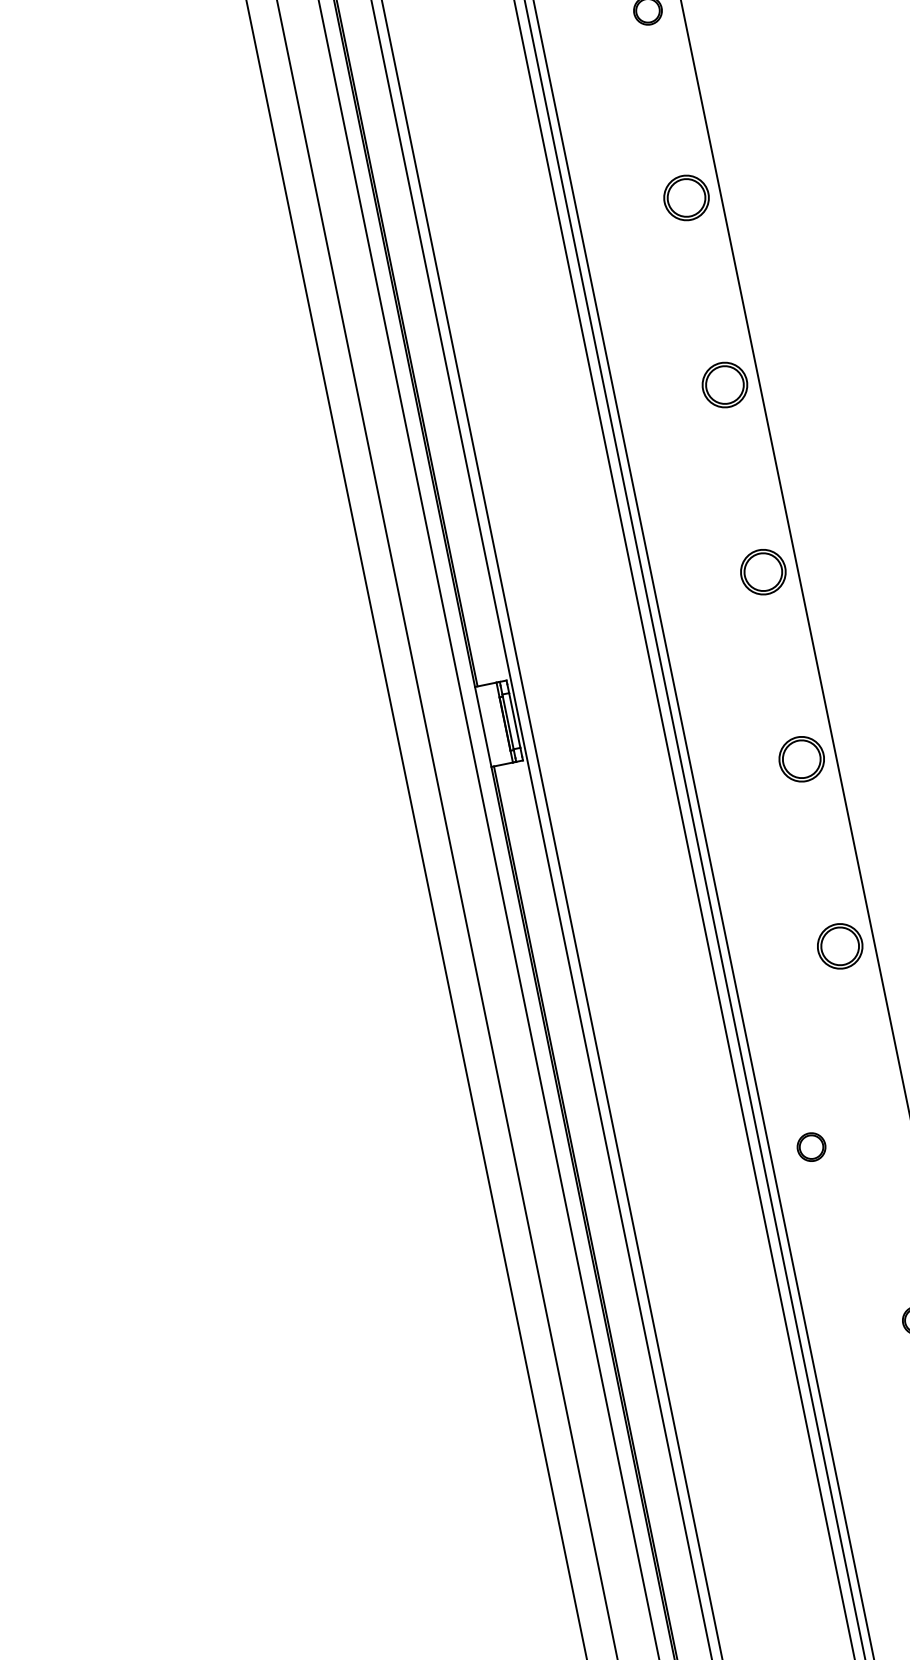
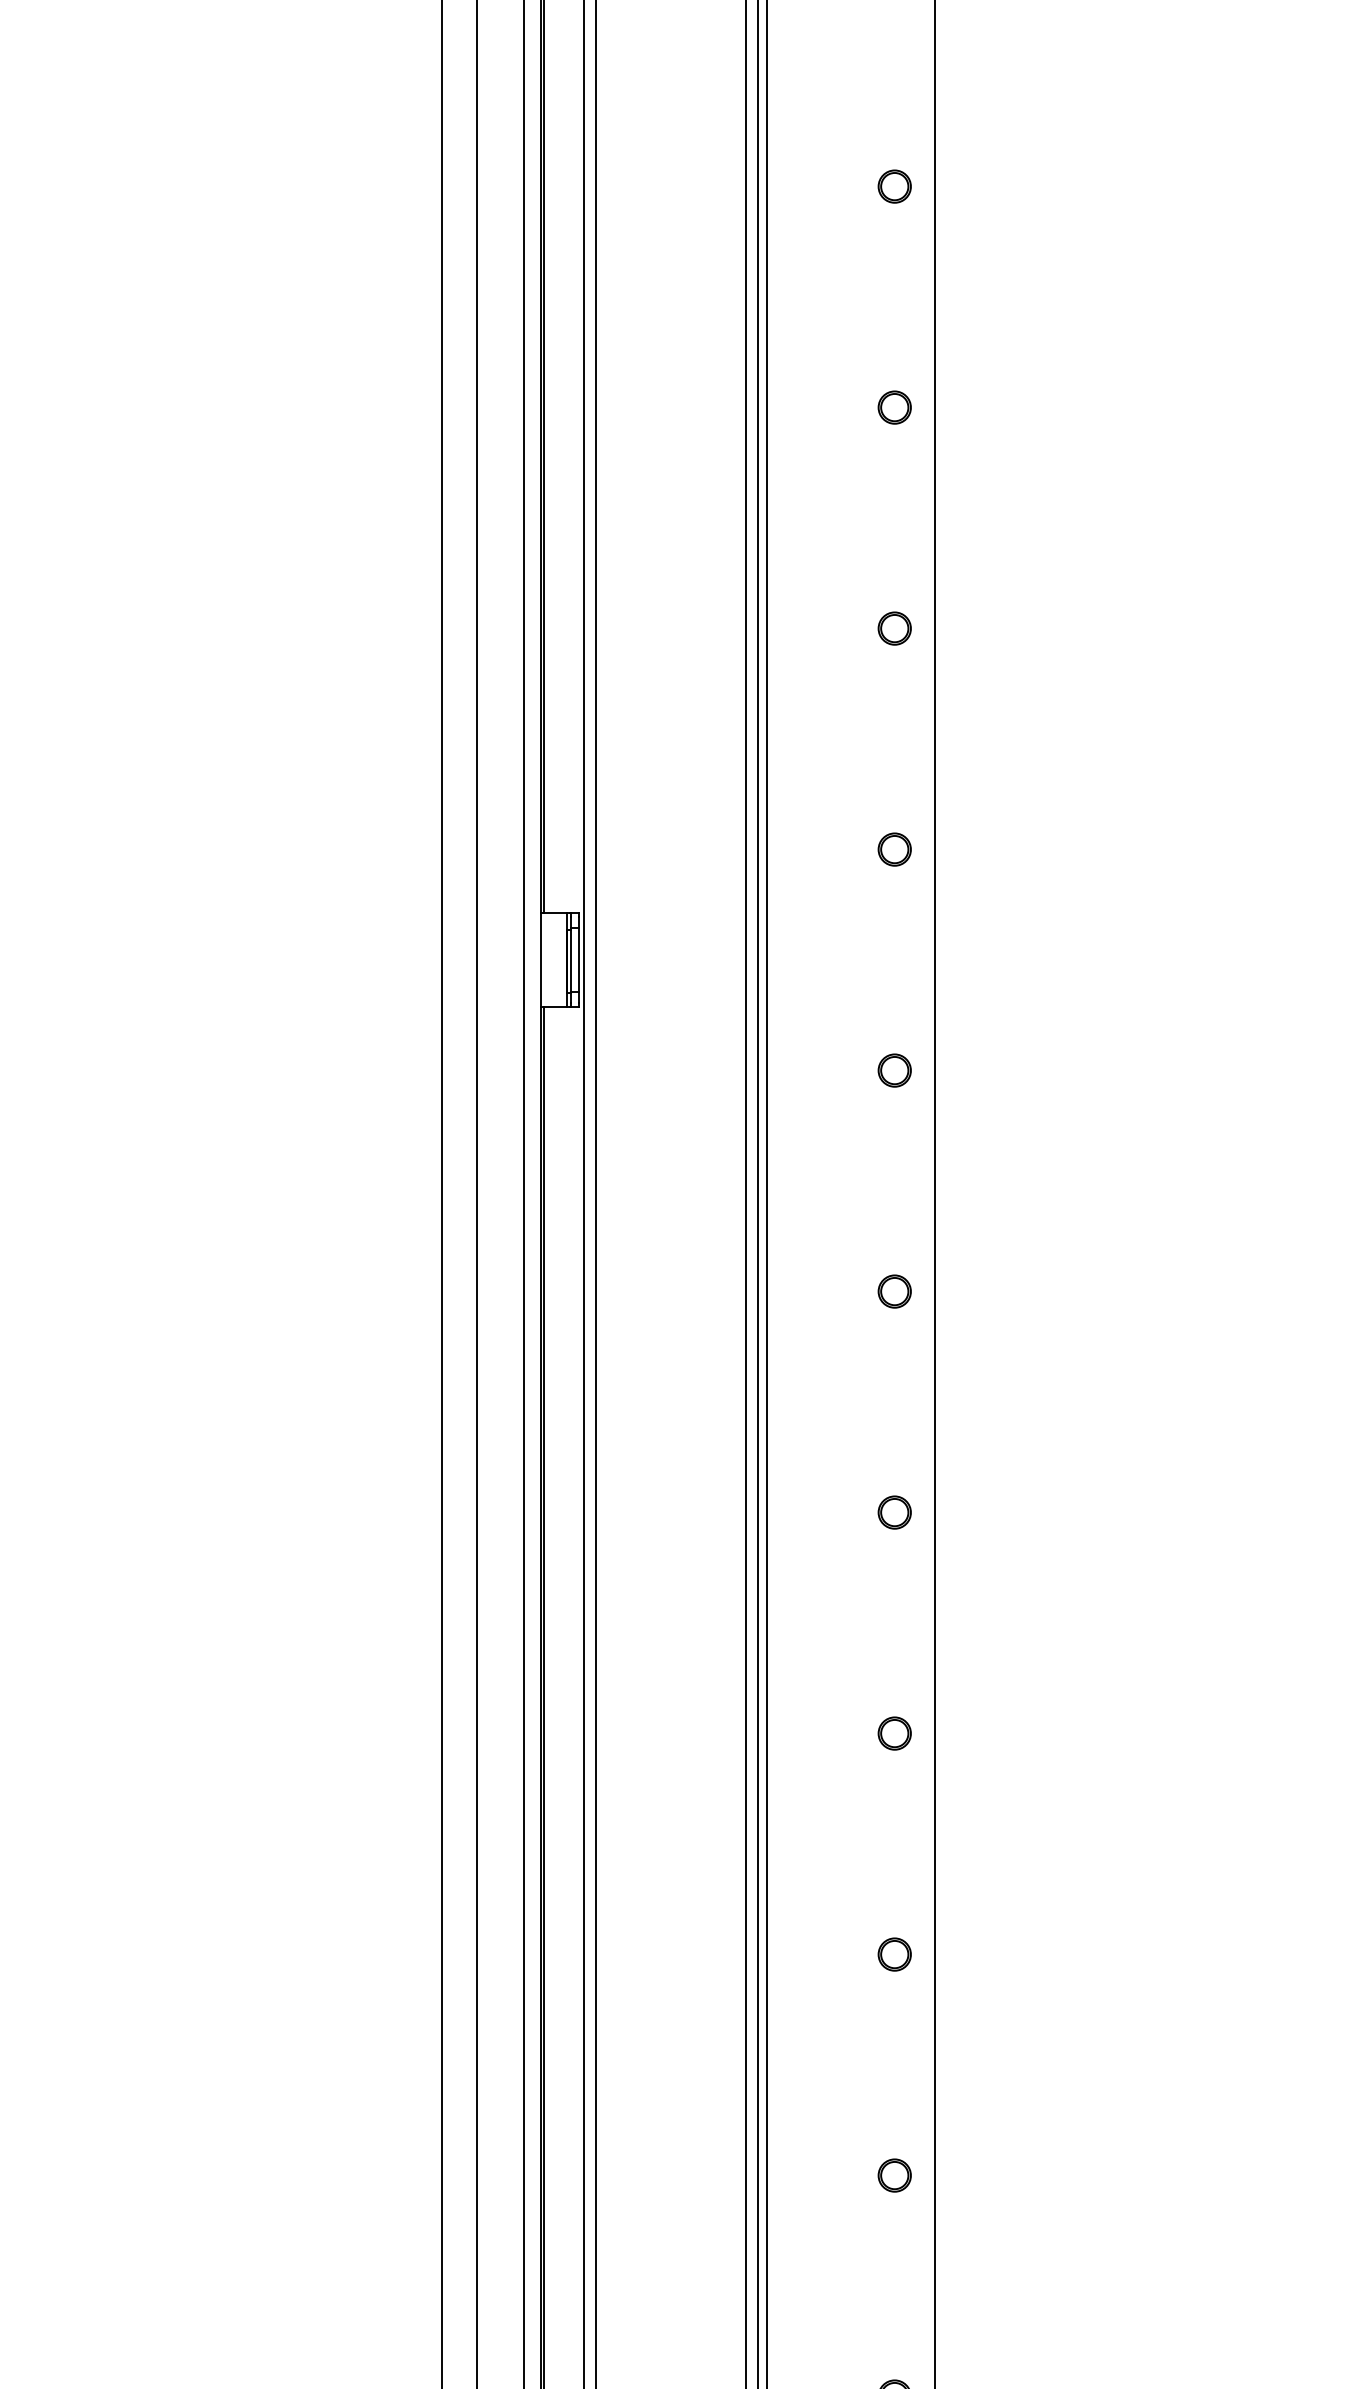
part: (686, 197) -> (894, 407), size x0.62
part: (724, 384) -> (894, 628), size x0.62
part: (762, 572) -> (894, 849), size x0.62
part: (801, 759) -> (894, 1070), size x0.62
part: (839, 946) -> (894, 1291), size x0.62
part: (811, 1147) -> (894, 1512), moved

